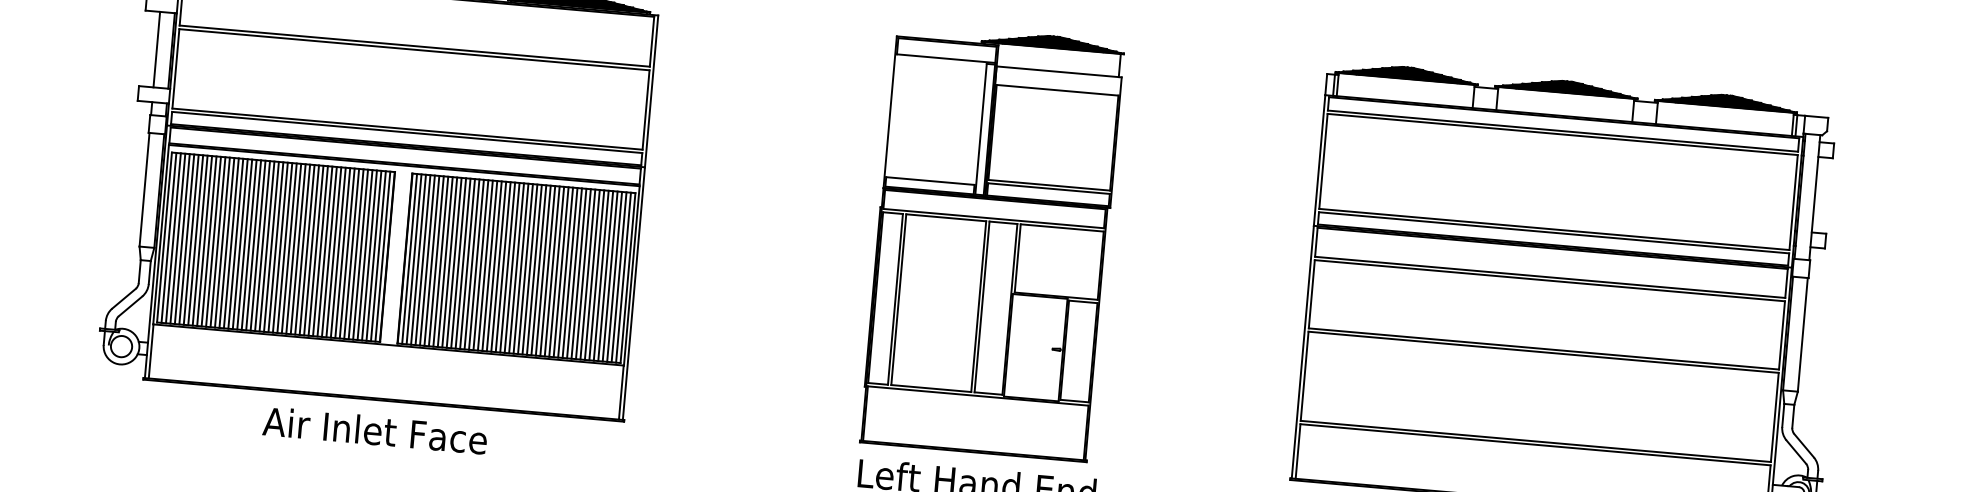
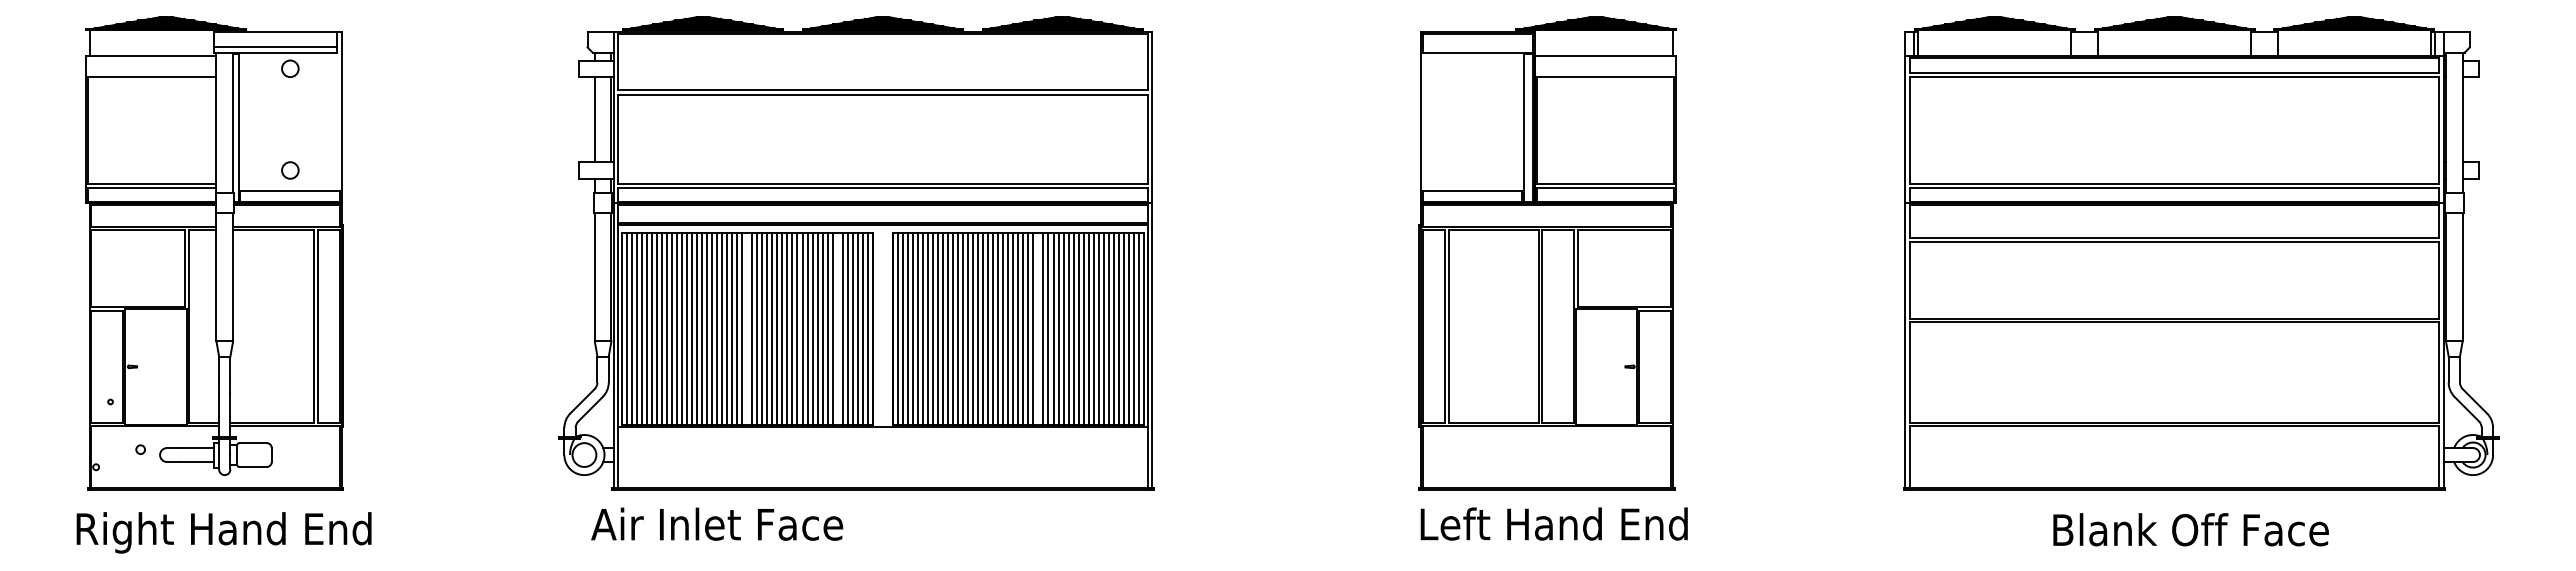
line: (276, 246) -> (747, 328), removed
line: (356, 253) -> (837, 328), removed
line: (534, 269) -> (1038, 328), removed
text: (375, 430) -> (717, 523), moved

